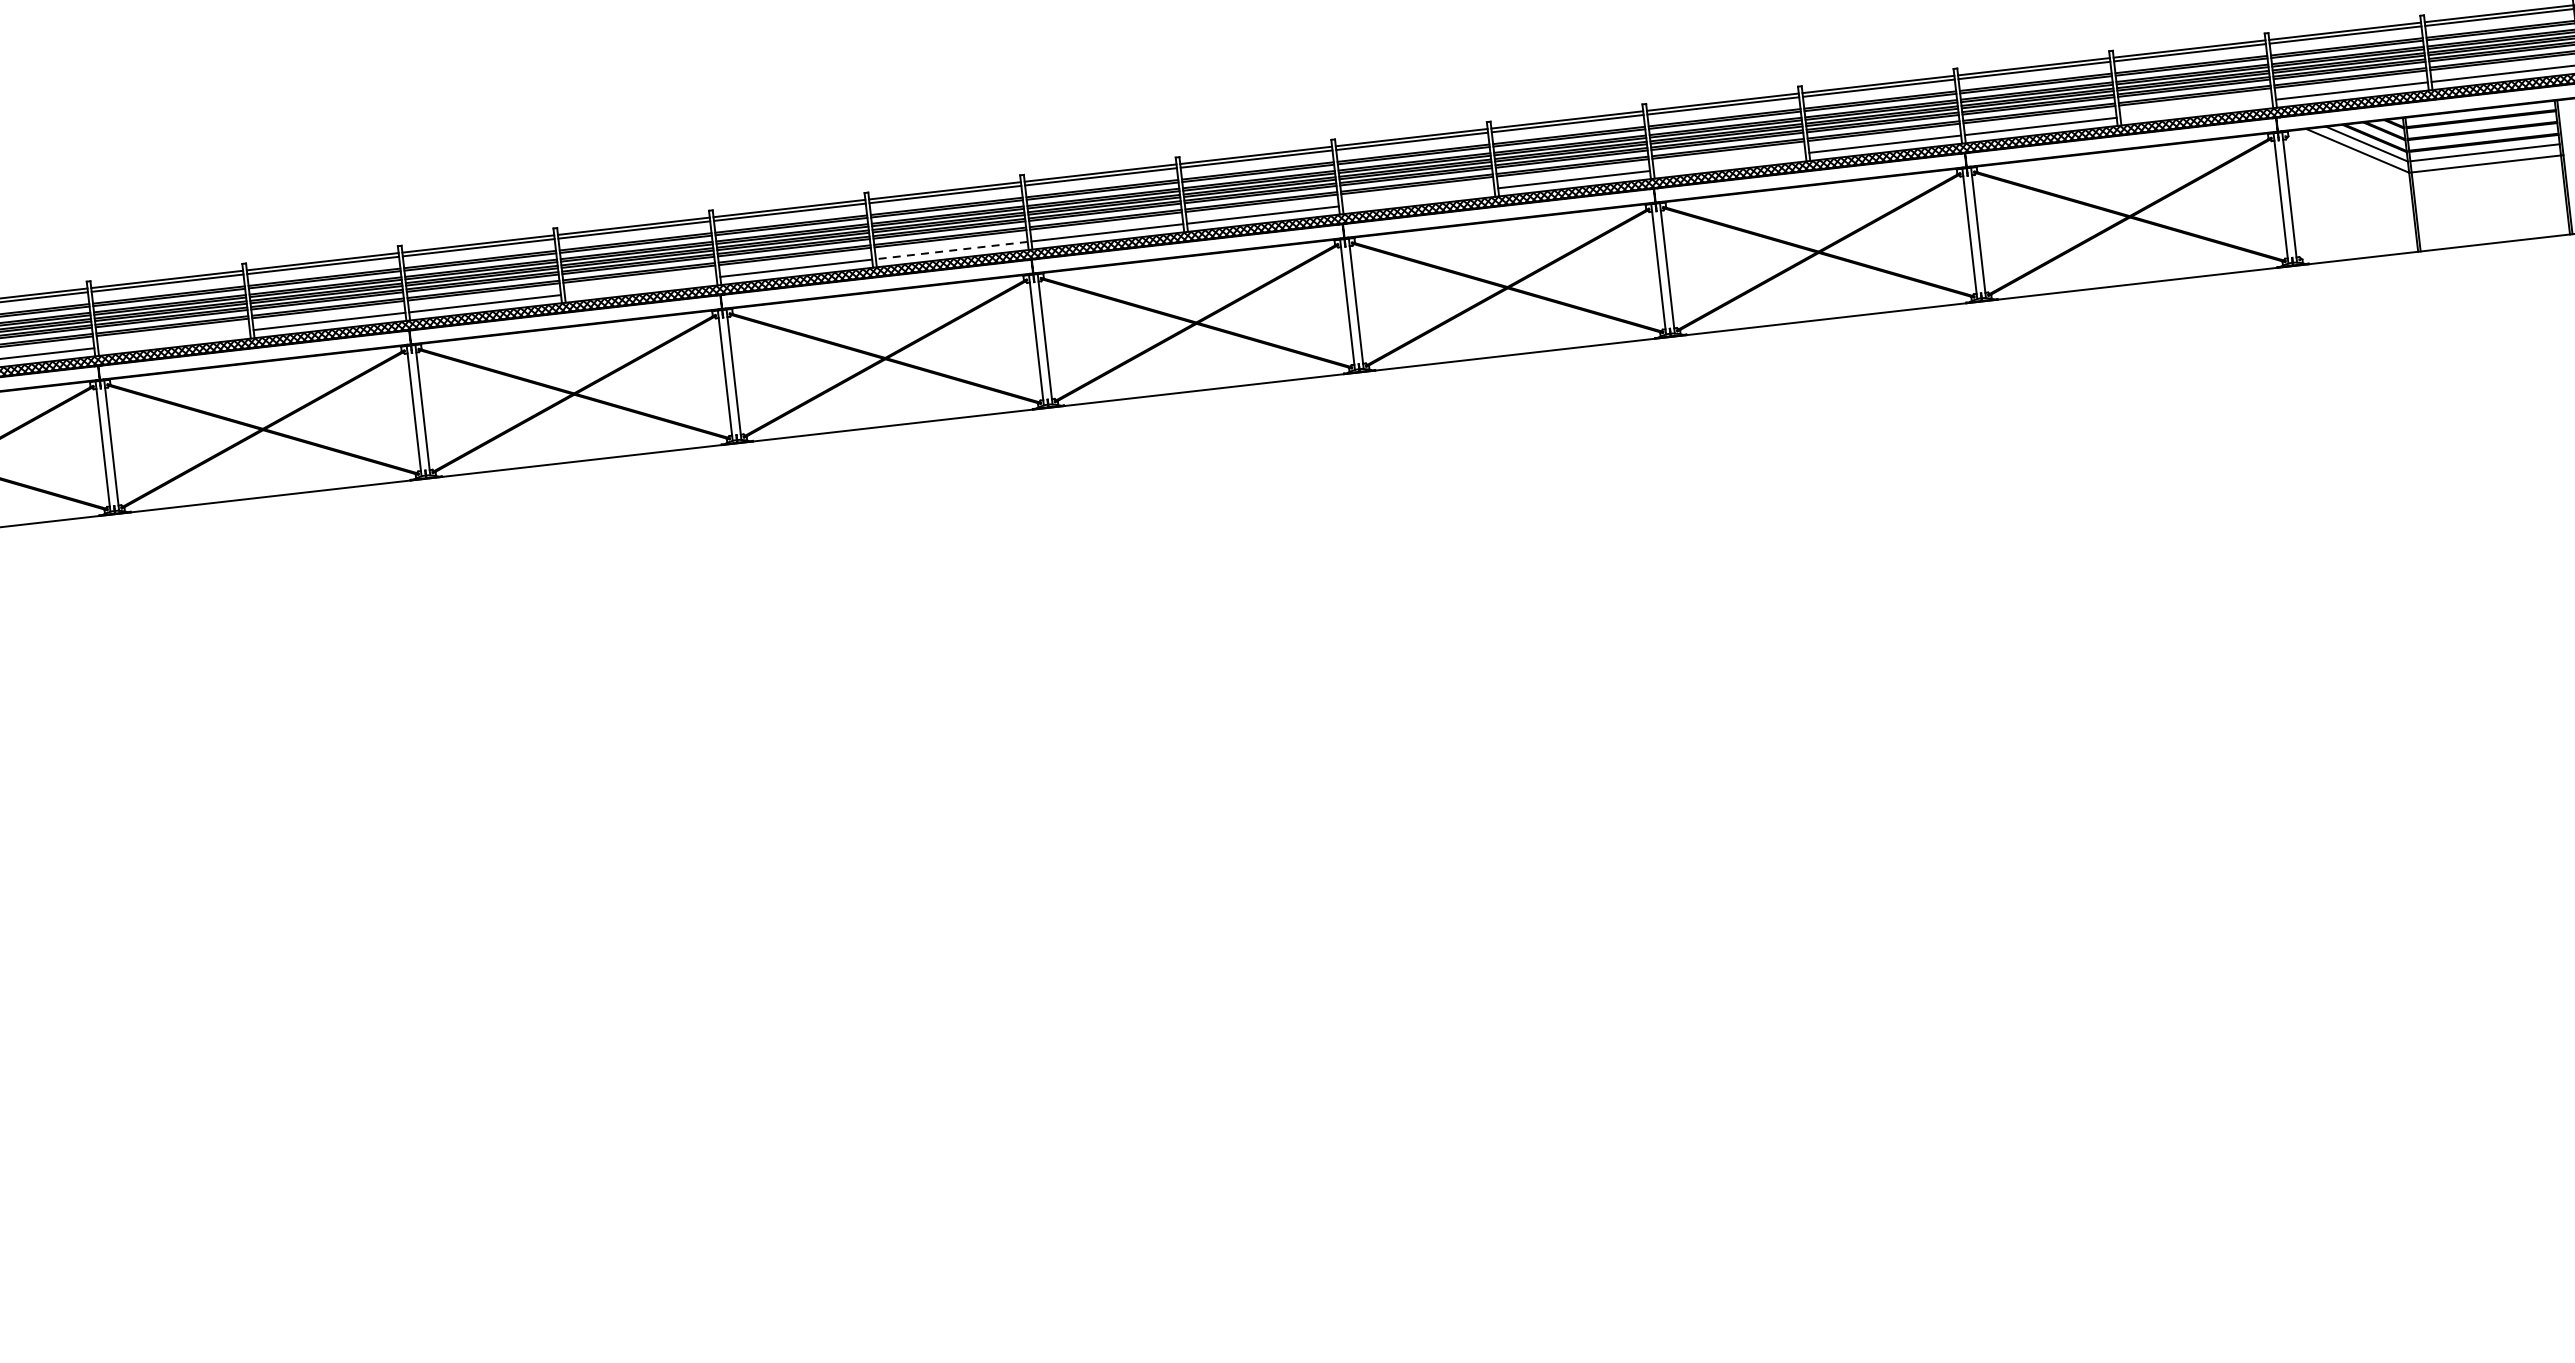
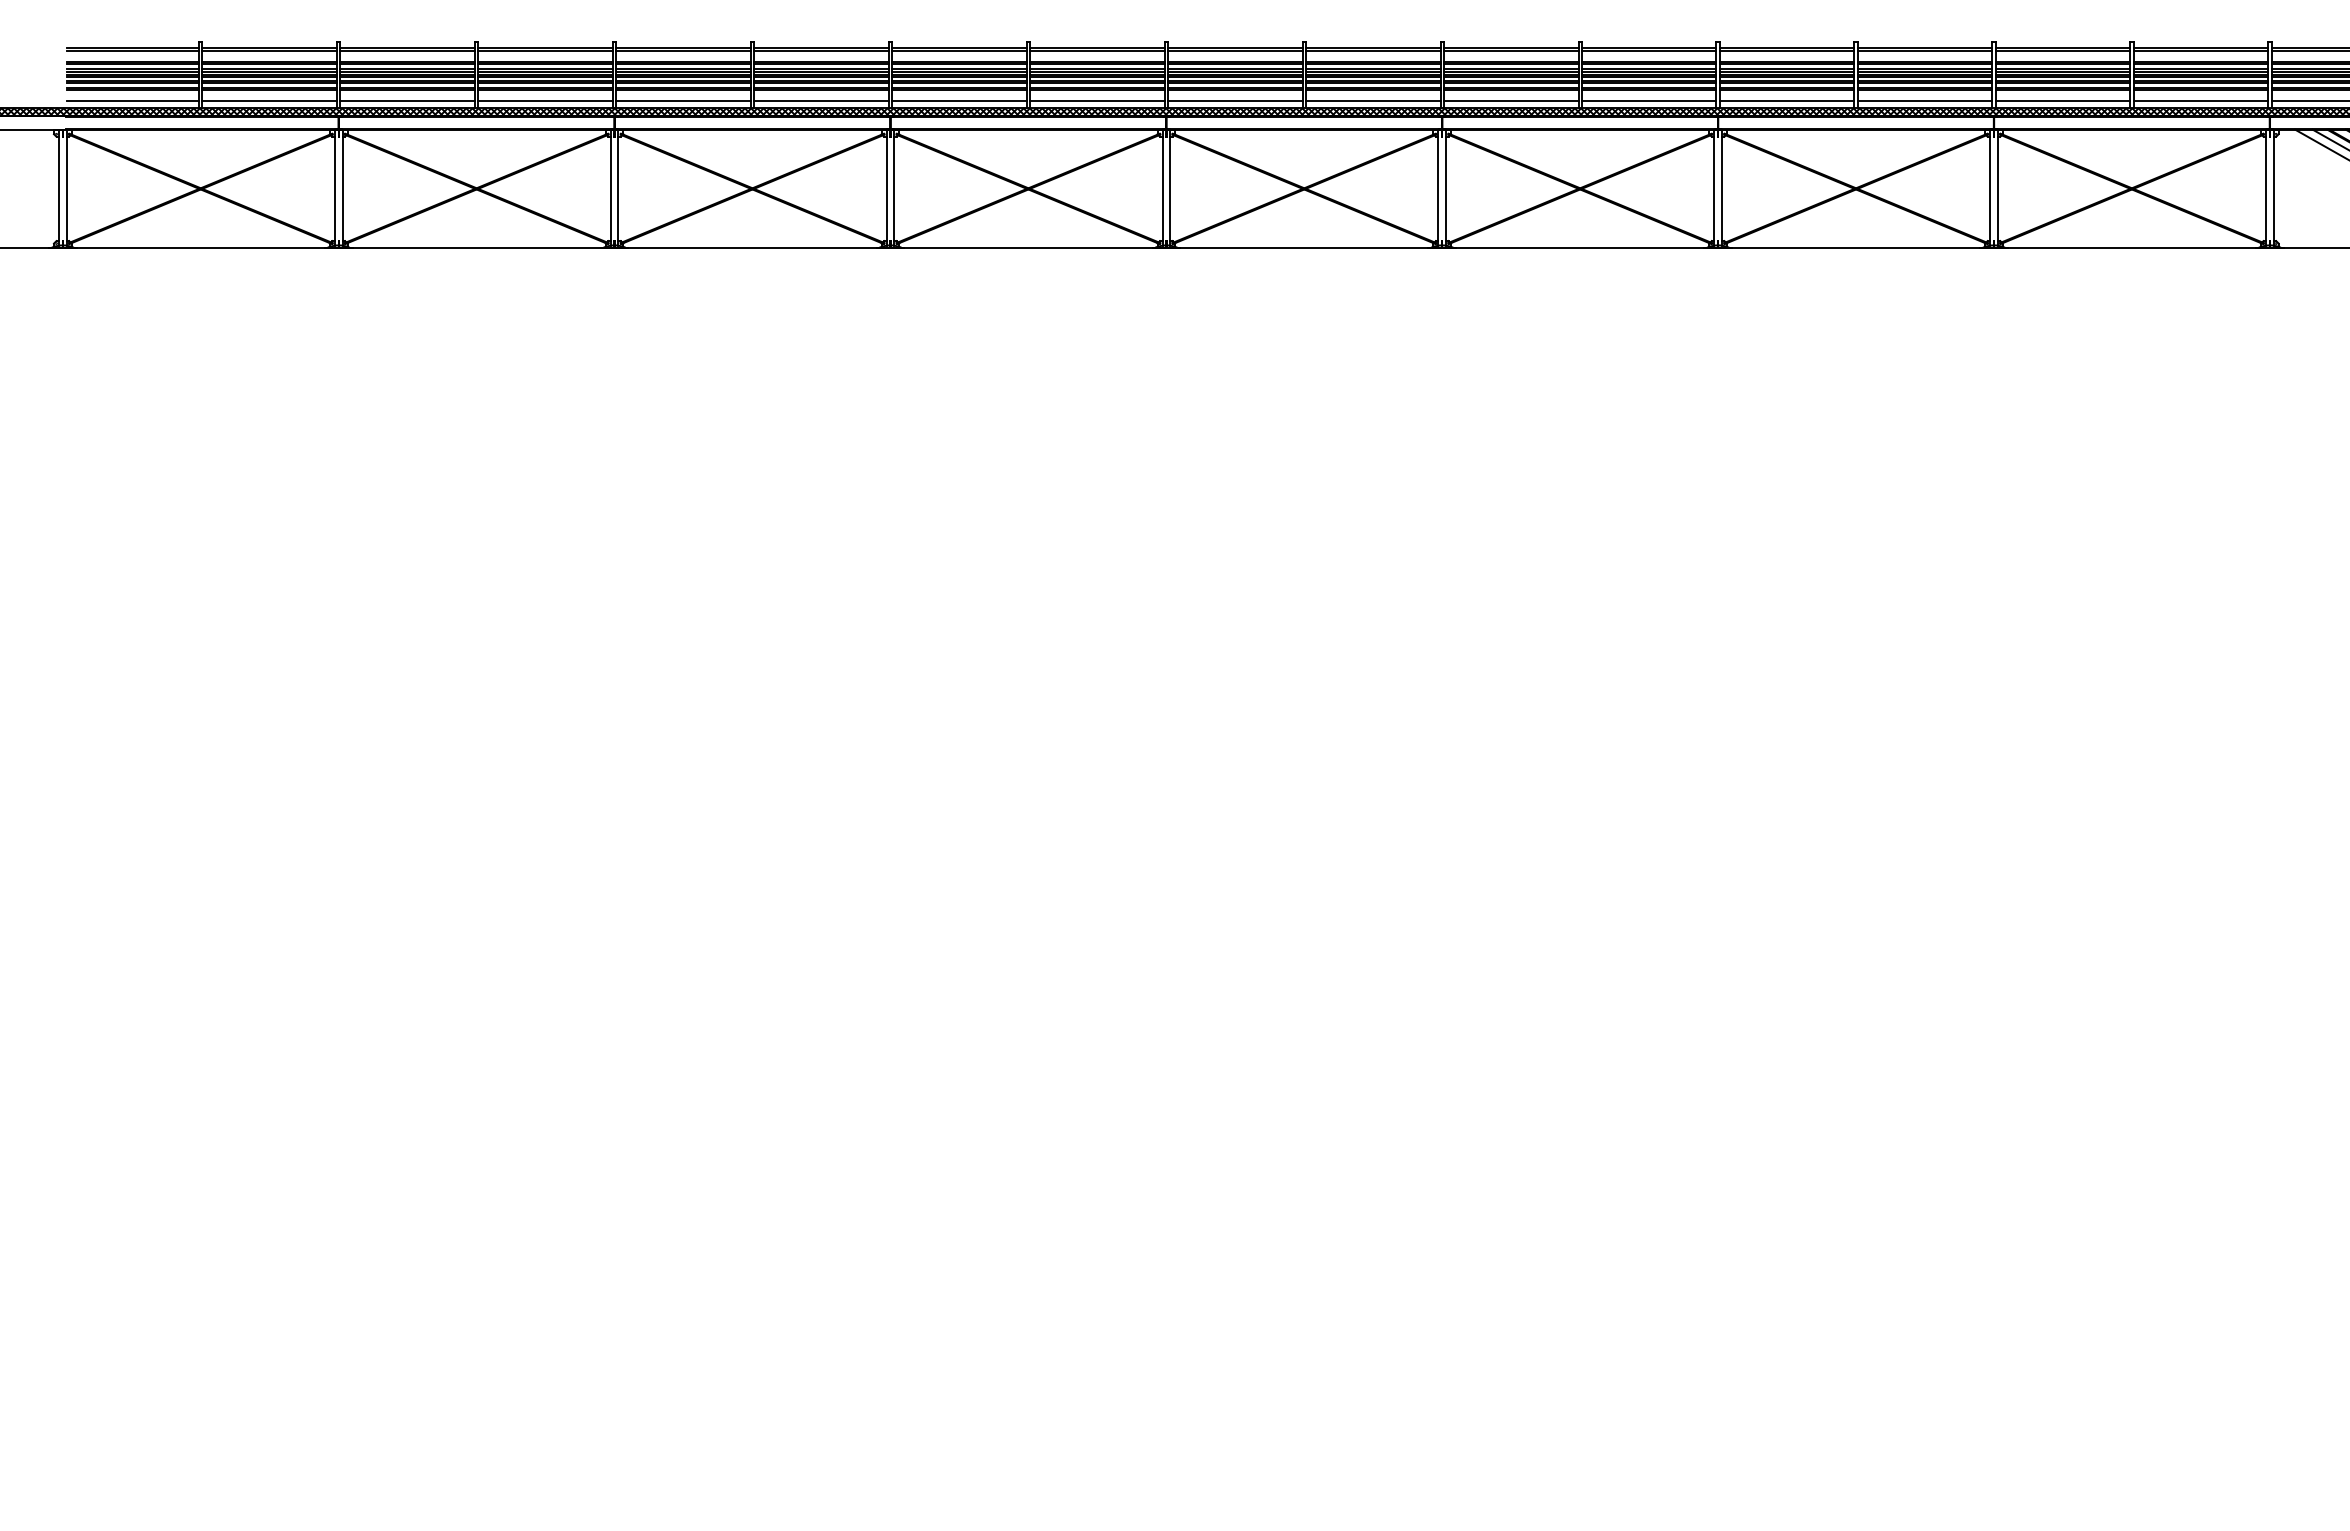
line: (2195, 108) -> (2200, 100), added
line: (1728, 161) -> (1786, 100), added
line: (1417, 196) -> (1510, 100), added
line: (950, 250) -> (1096, 100), dashed -> solid
line: (640, 285) -> (821, 100), added
line: (173, 338) -> (407, 100), added

